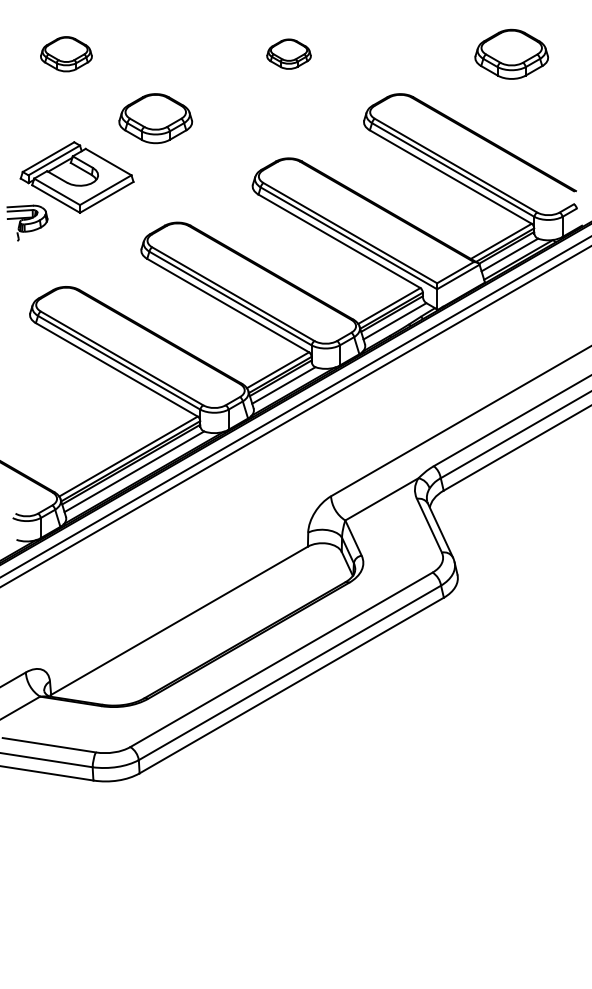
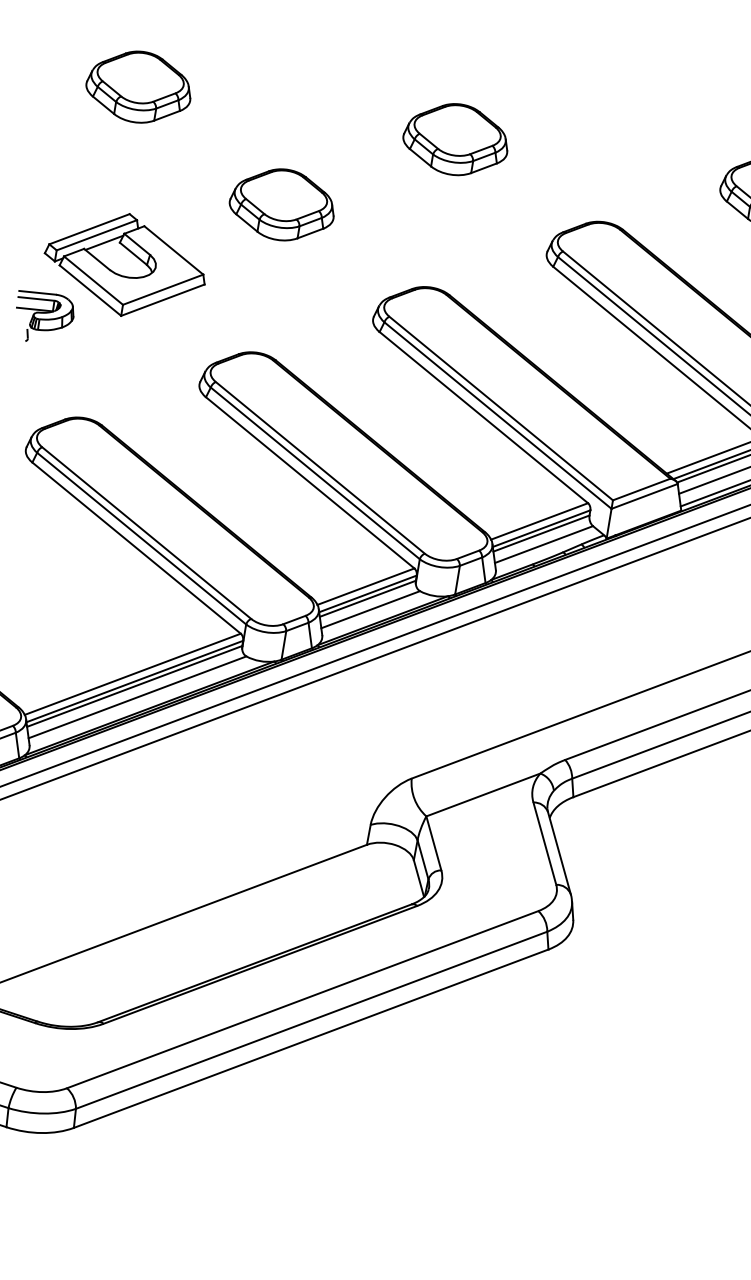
part: (66, 53) -> (139, 85), size x1.43
part: (288, 53) -> (455, 138), size x1.67
part: (155, 118) -> (282, 204), moved

